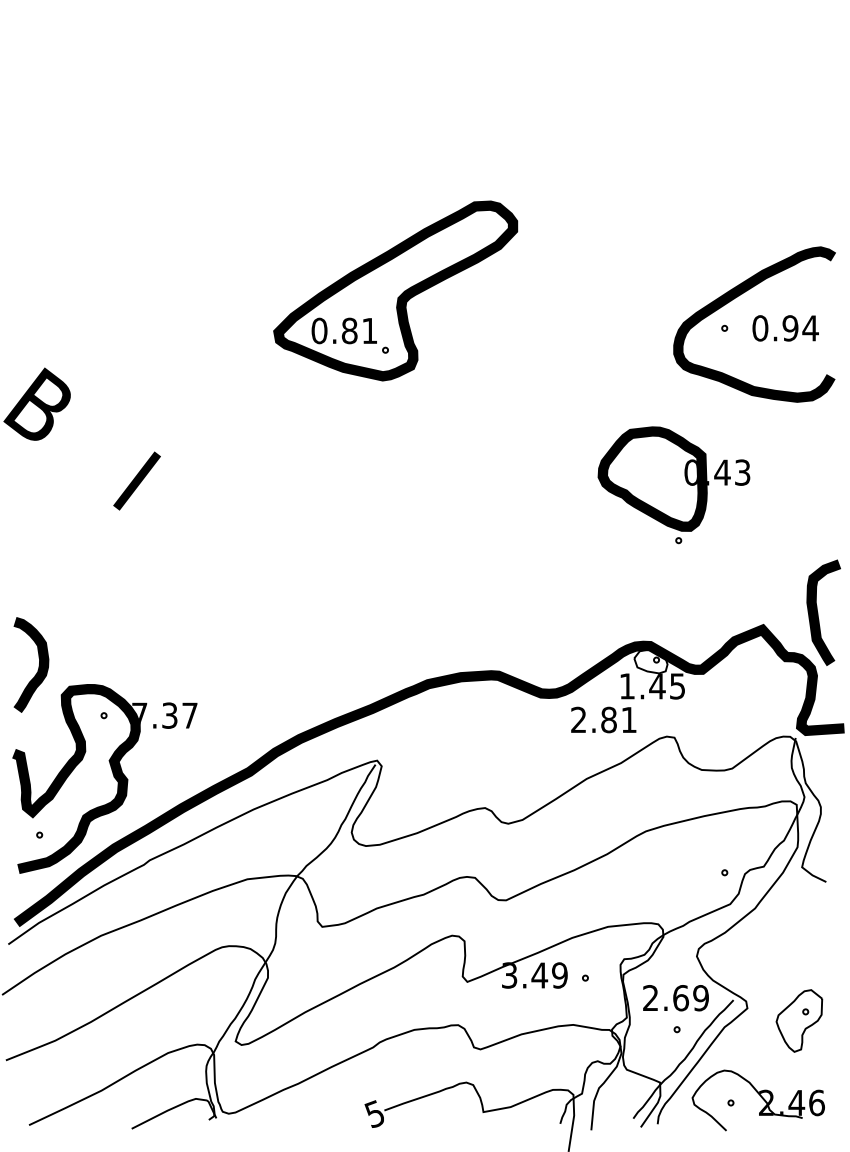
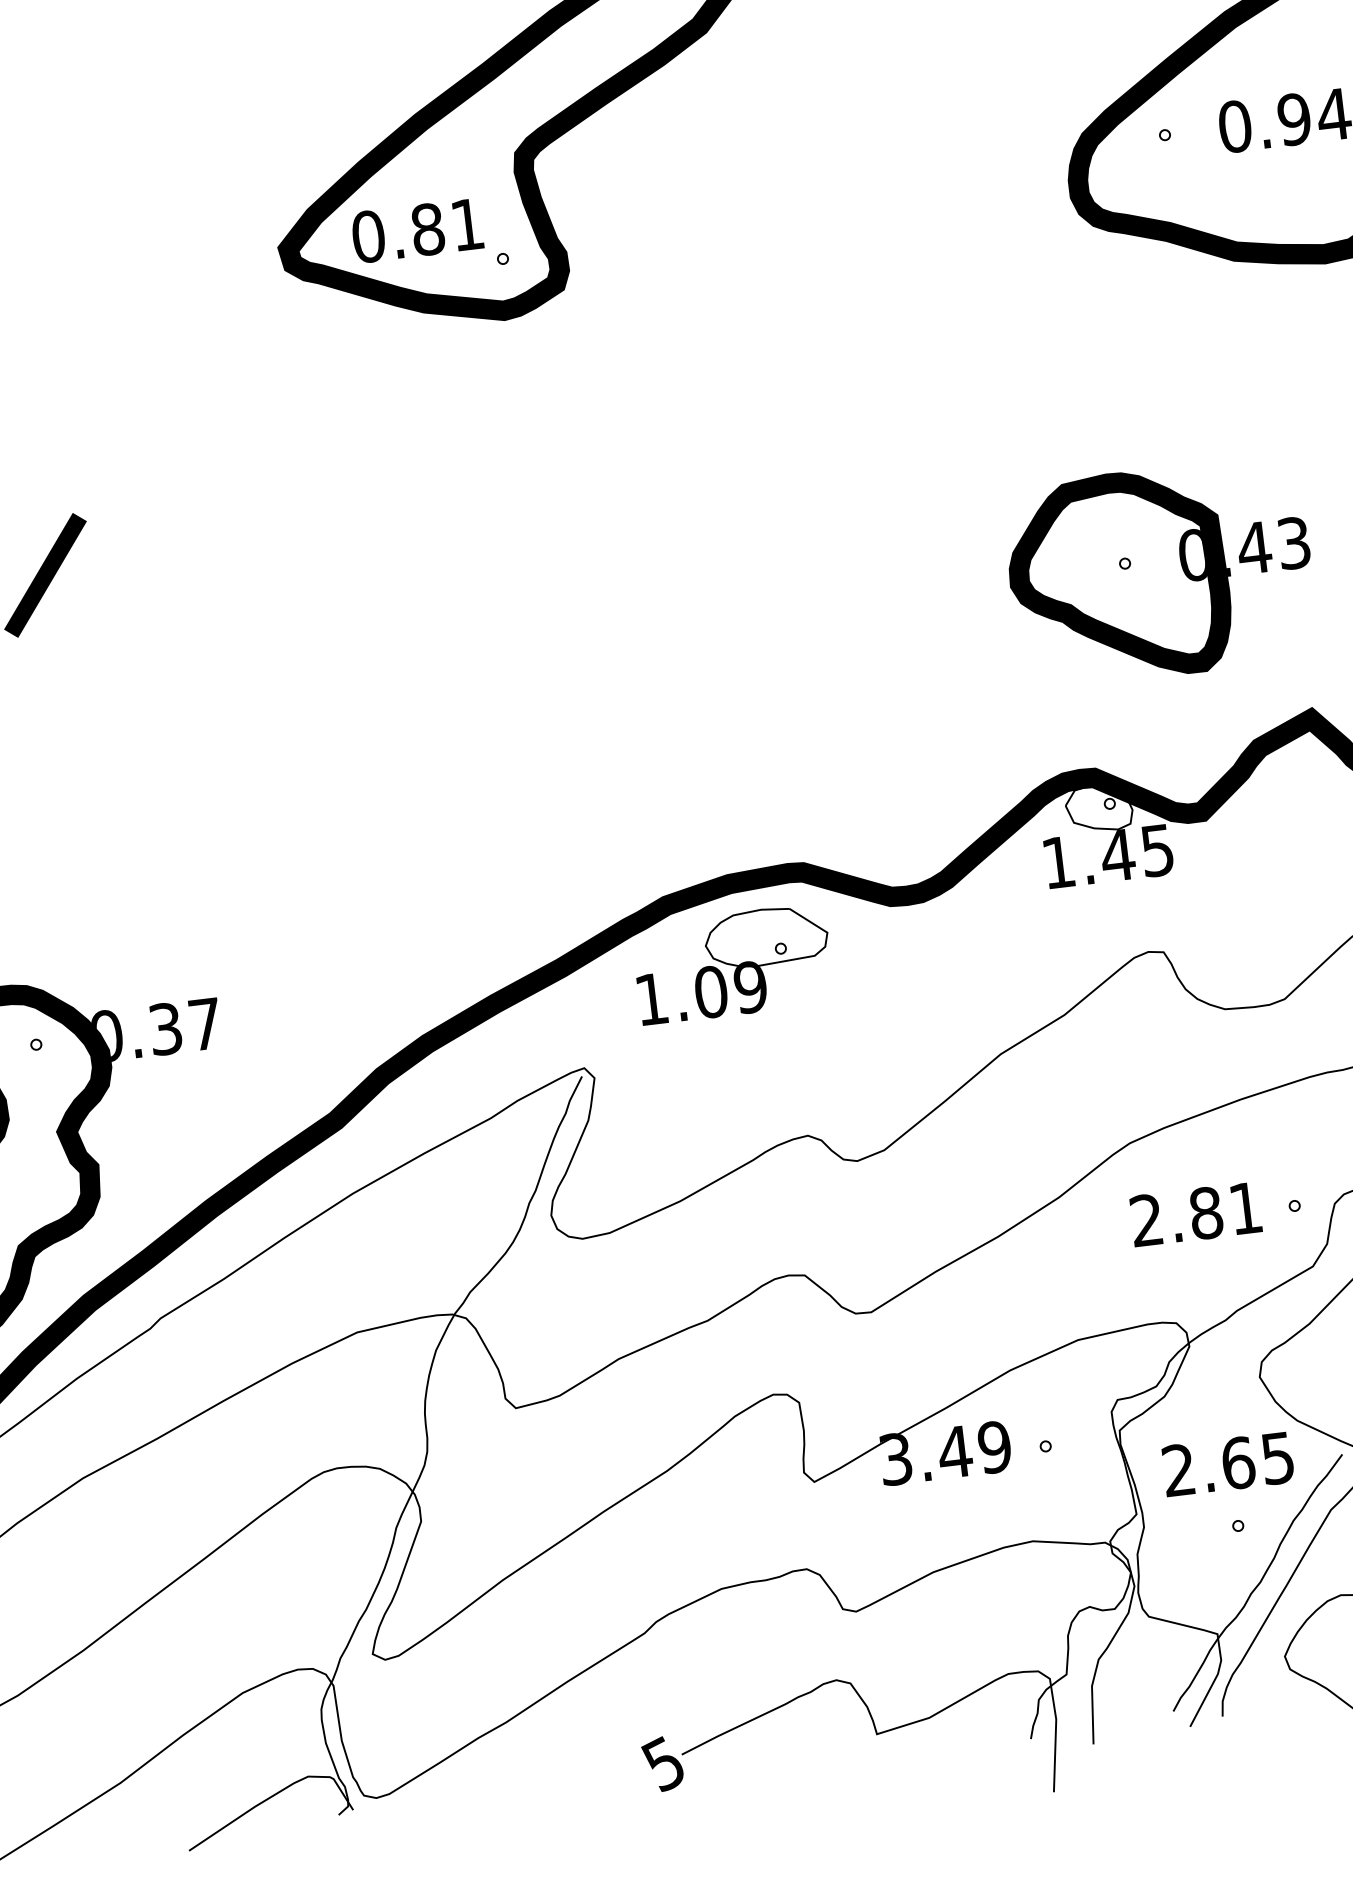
text: (673, 478) -> (1159, 571), moved
text: (139, 715) -> (105, 1035), 7.37 -> 0.37
part: (458, 717) -> (733, 963), added
text: (603, 719) -> (1195, 1213), moved
text: (700, 998) -> (1276, 1459), 2.69 -> 2.65

